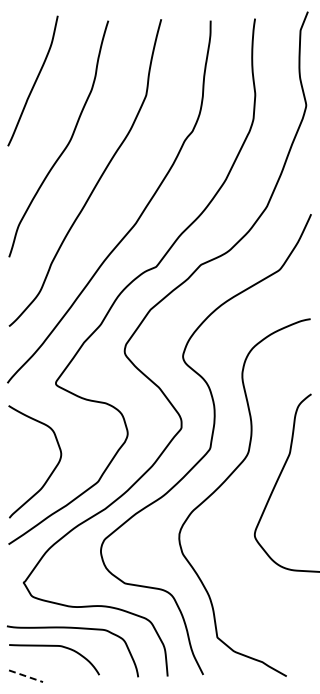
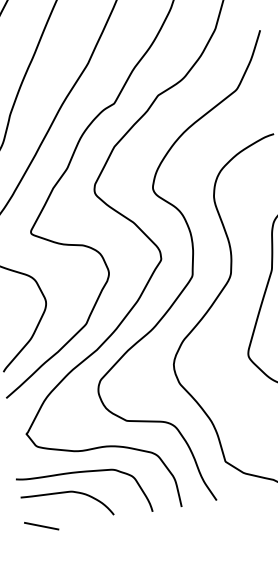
line: (26, 676) -> (42, 526), dashed -> solid

